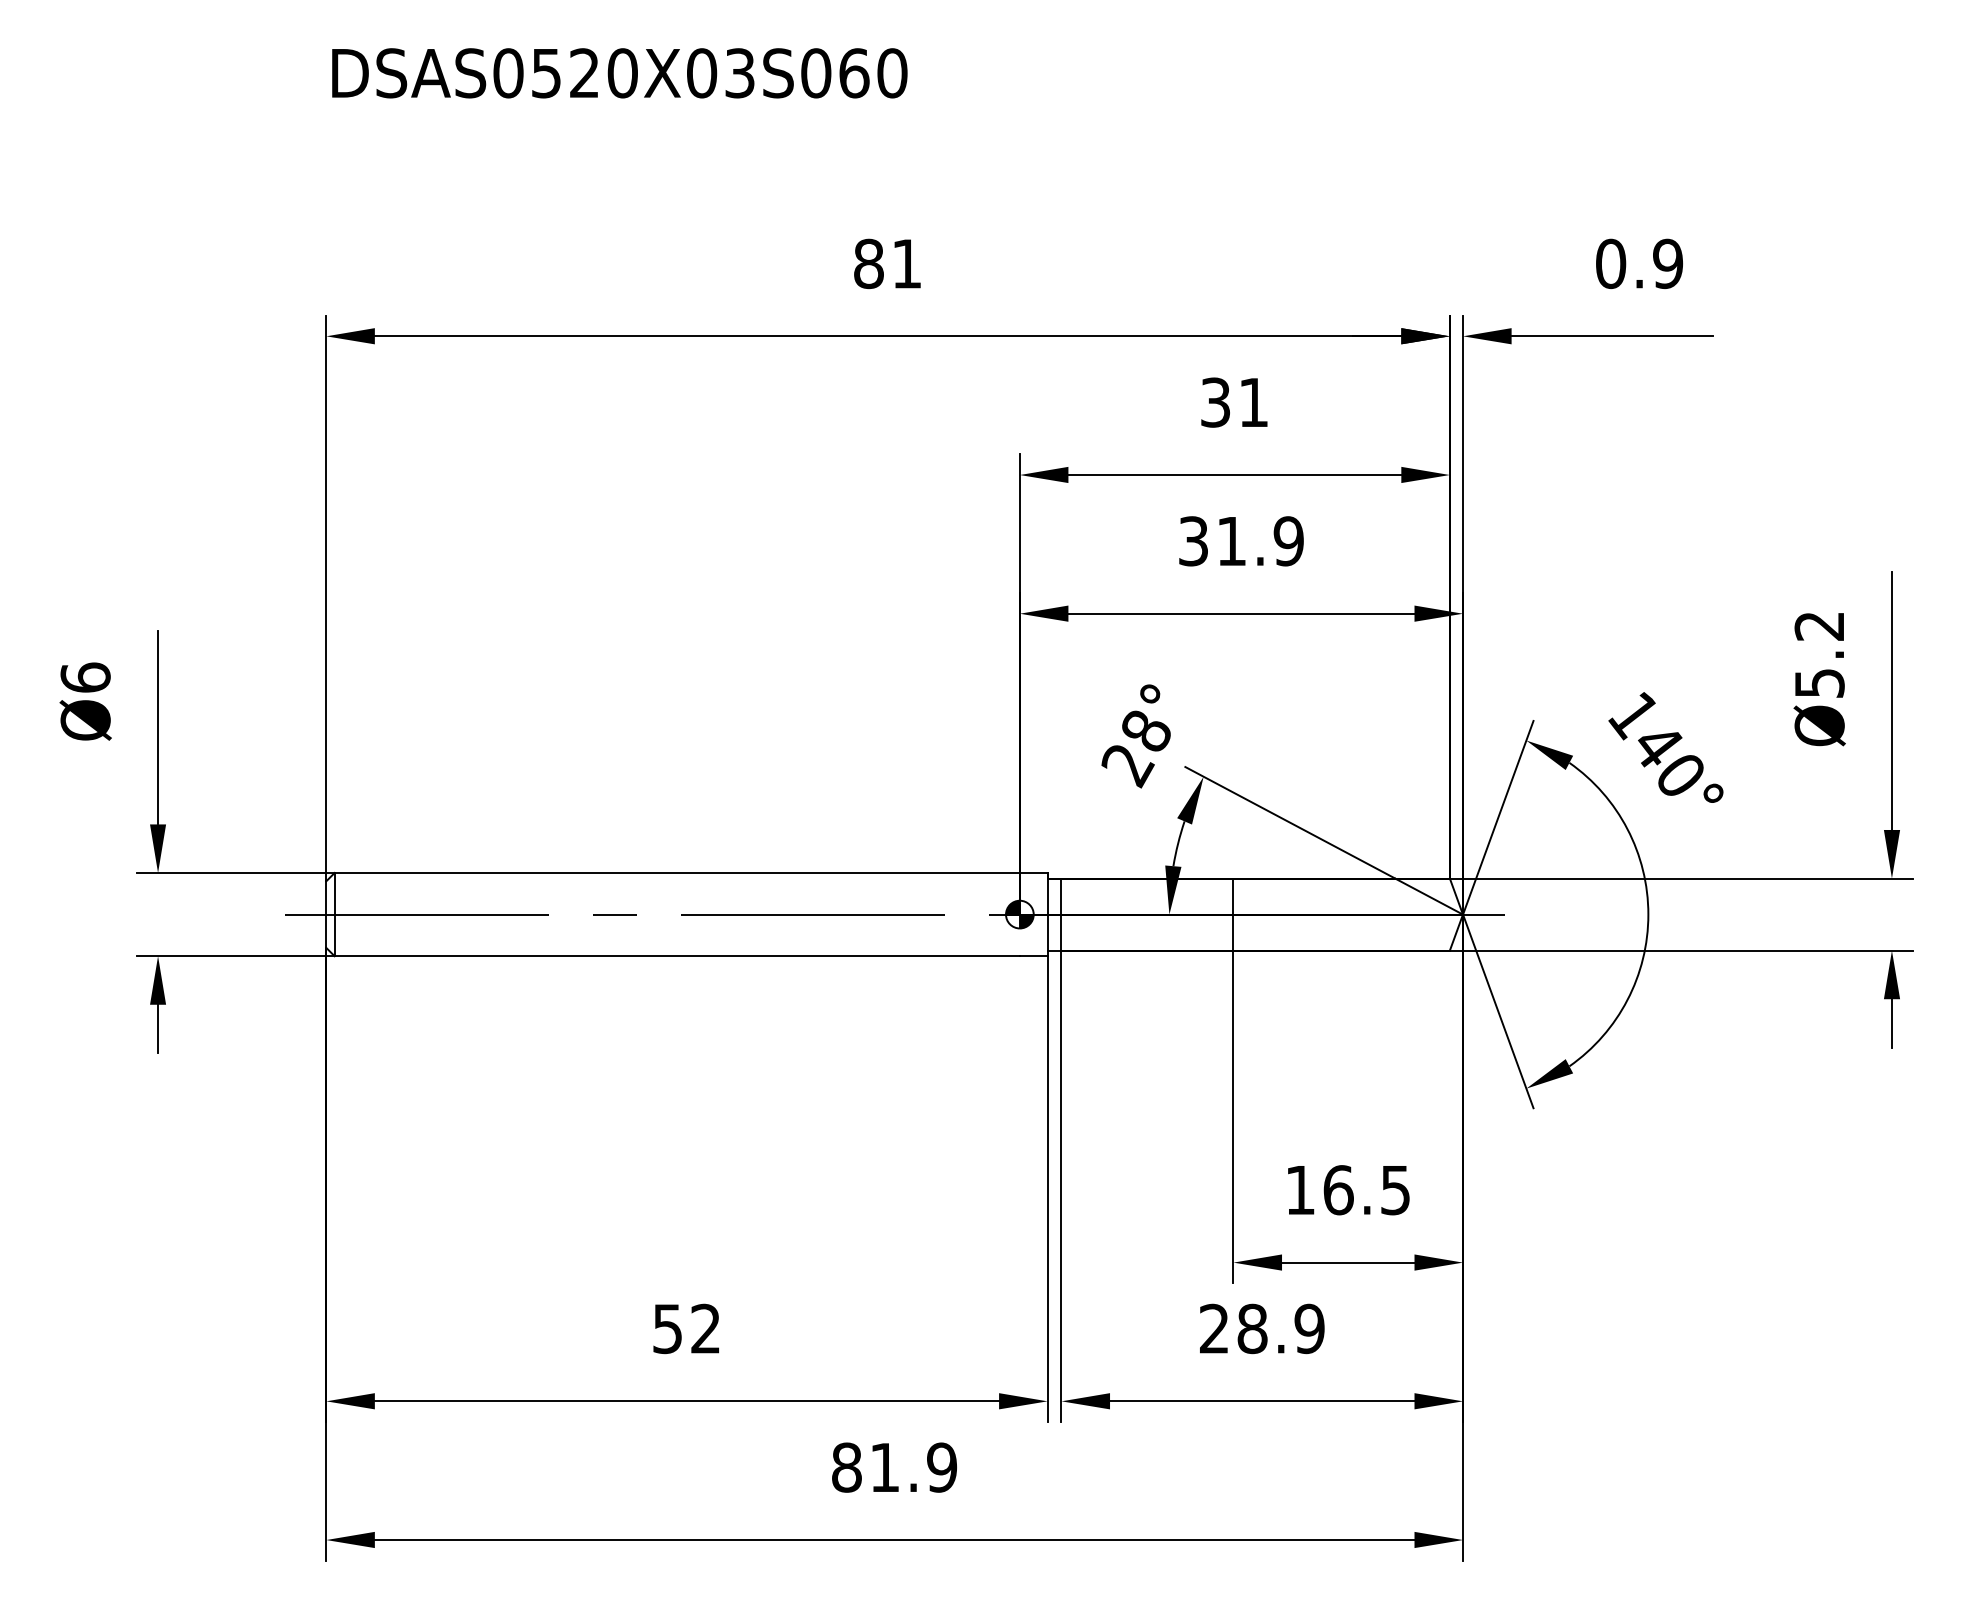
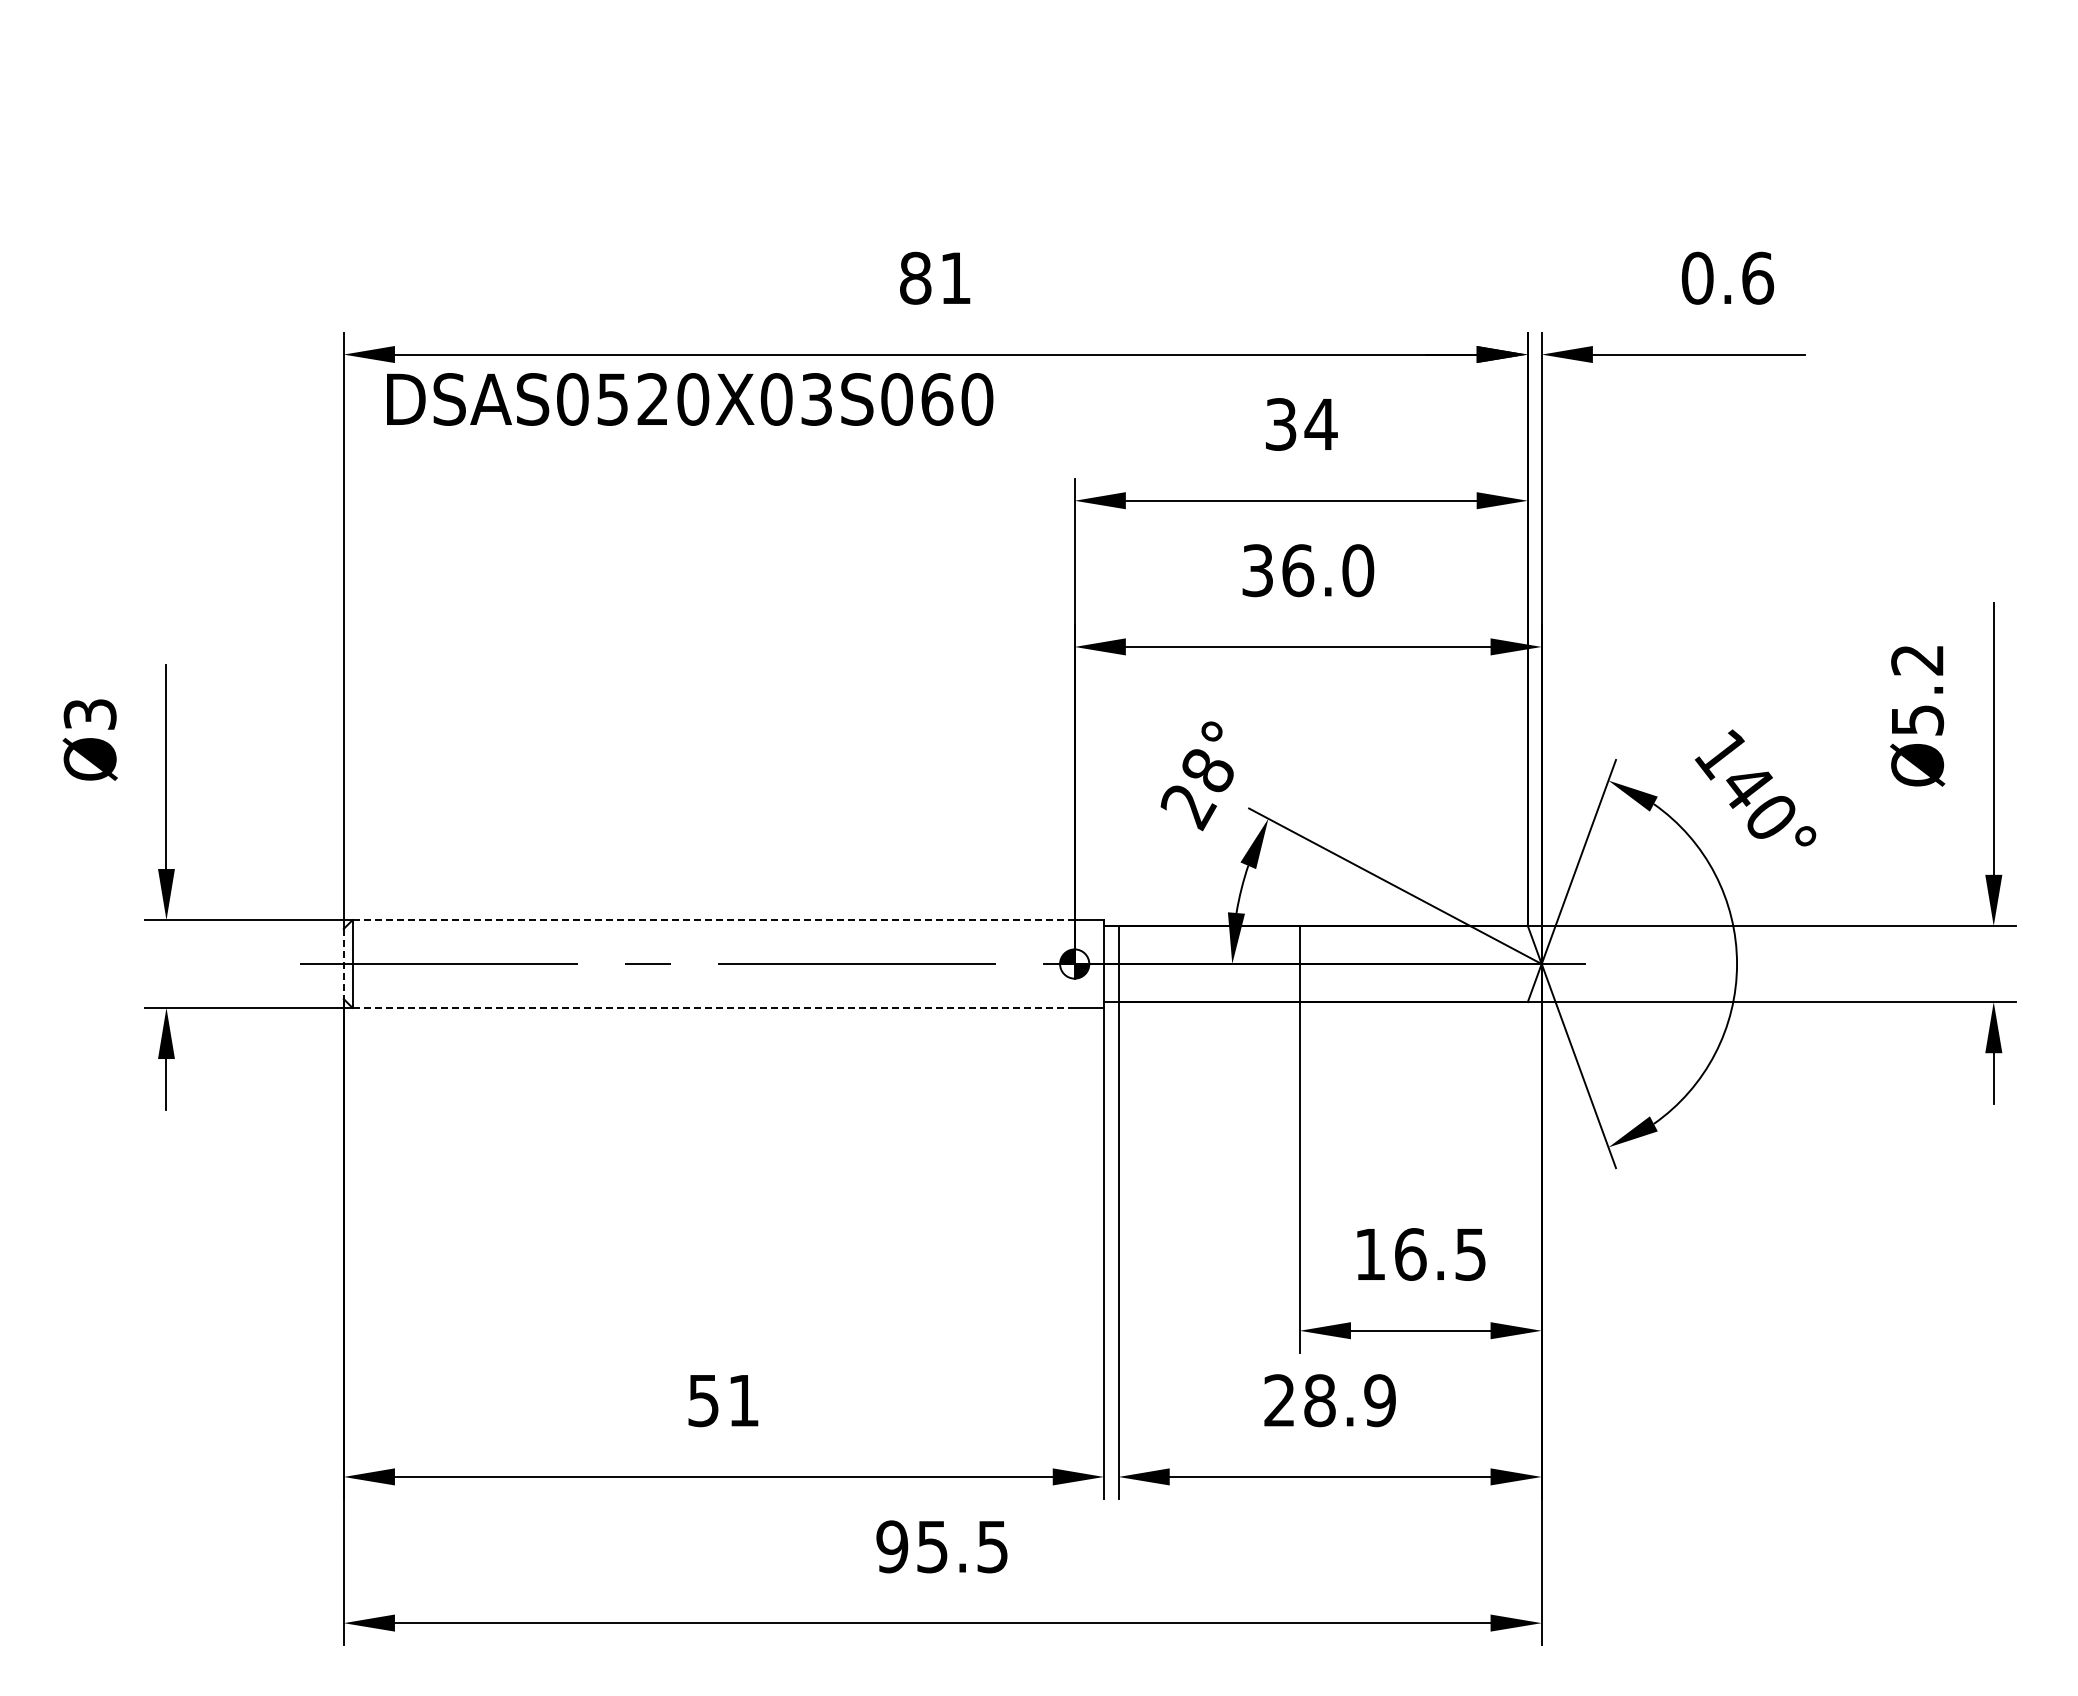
text: (620, 73) -> (690, 399), moved
text: (1667, 263) -> (1757, 277), 0.9 -> 0.6
text: (1253, 401) -> (1320, 423), 31 -> 34
text: (1260, 541) -> (1328, 570), 31.9 -> 36.0
text: (85, 677) -> (89, 714), Ø6 -> Ø3
line: (677, 873) -> (713, 920), solid -> dashed
line: (326, 915) -> (343, 964), solid -> dashed
line: (678, 955) -> (714, 1007), solid -> dashed
text: (705, 1328) -> (743, 1400), 52 -> 51
text: (894, 1467) -> (942, 1546), 81.9 -> 95.5

